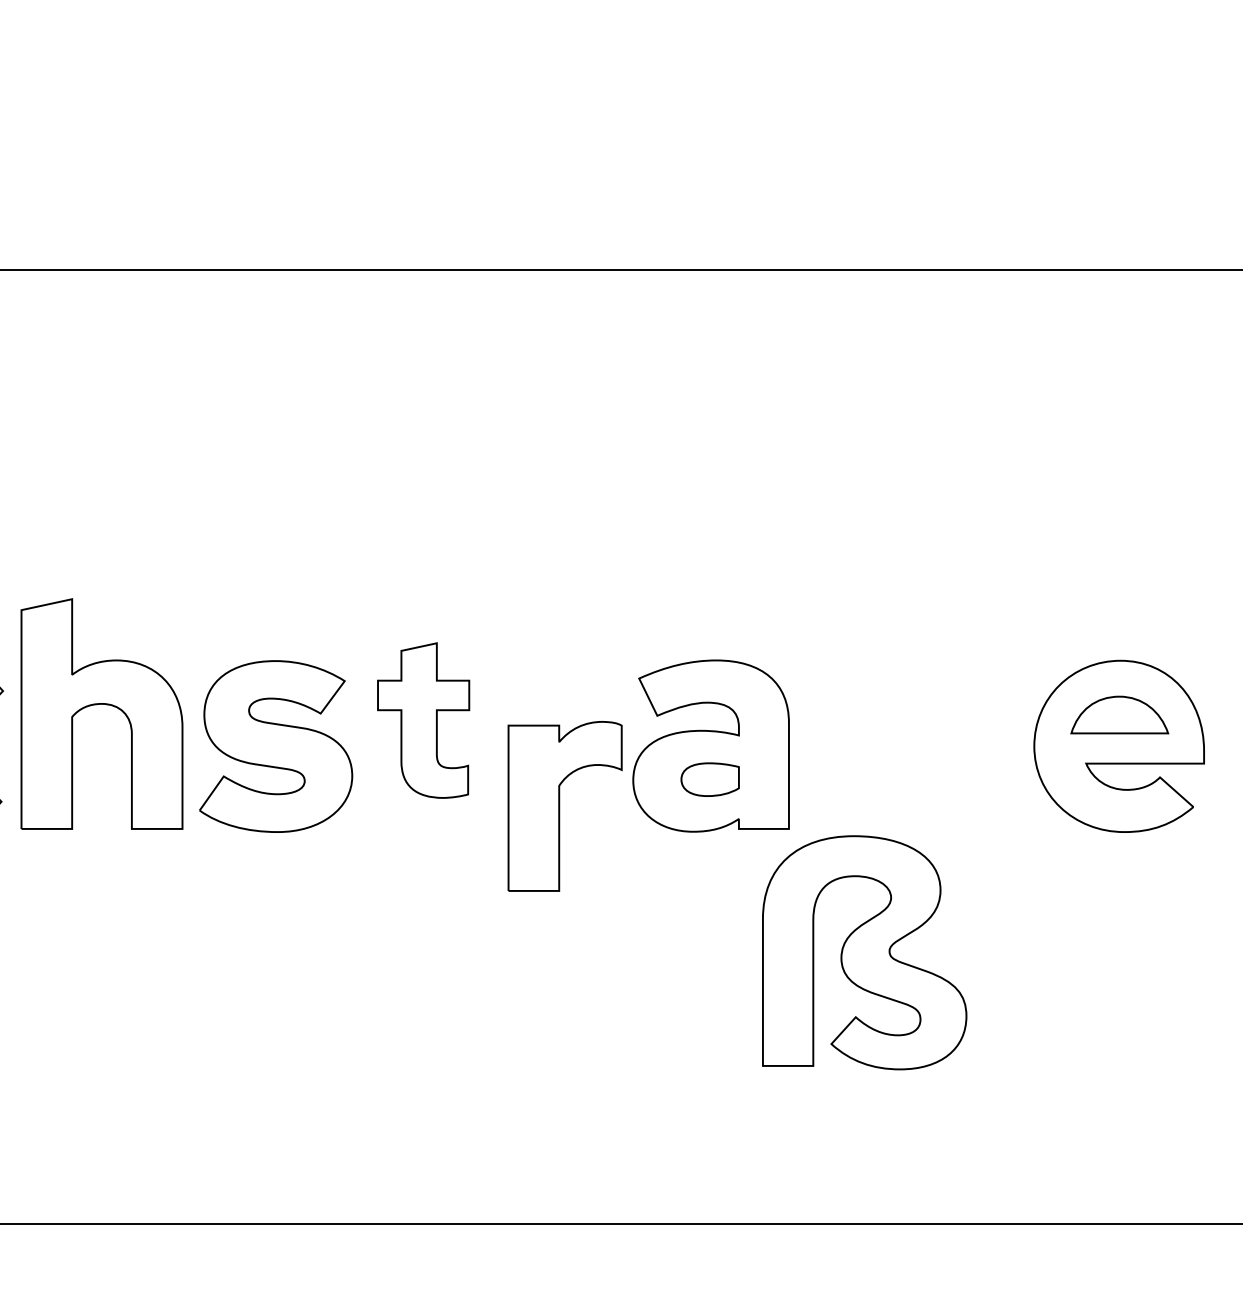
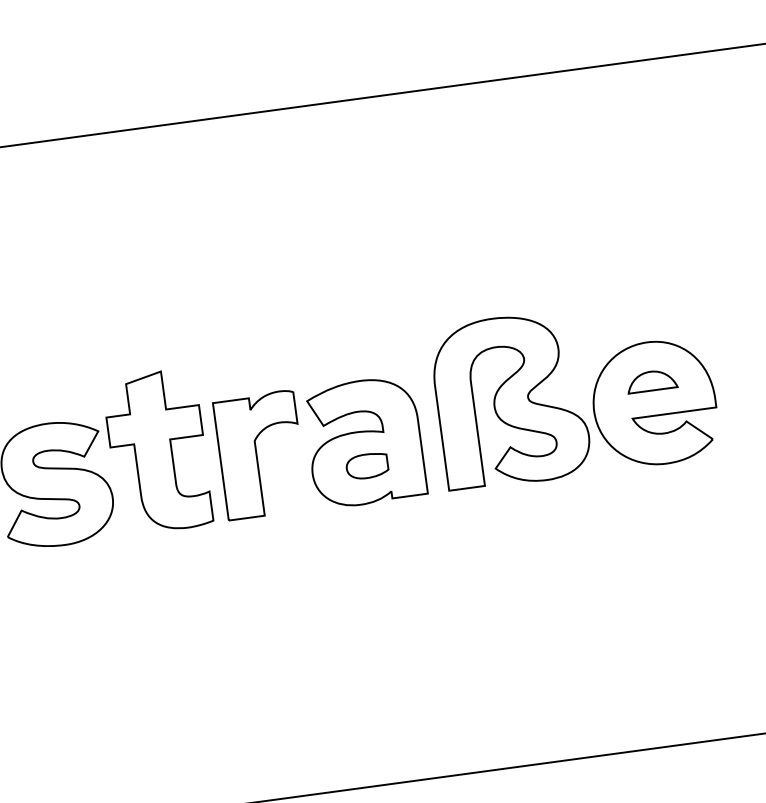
part: (1119, 715) -> (651, 381), size x0.71
part: (423, 720) -> (158, 451), size x1.43
part: (564, 806) -> (260, 455), moved
part: (864, 952) -> (510, 400), moved

